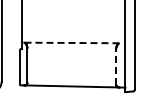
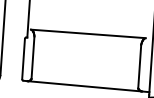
line: (71, 42) -> (88, 33), dashed -> solid
line: (116, 66) -> (140, 65), dashed -> solid

